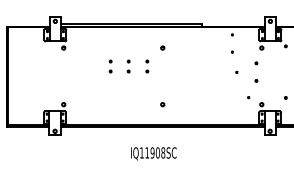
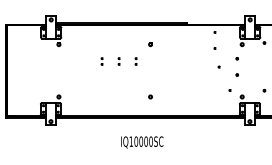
part: (109, 65) -> (101, 60), size x0.62
part: (128, 65) -> (118, 60), size x0.62
part: (146, 65) -> (135, 60), size x0.62
text: (155, 152) -> (143, 141), IQ11908SC -> IQ10000SC

